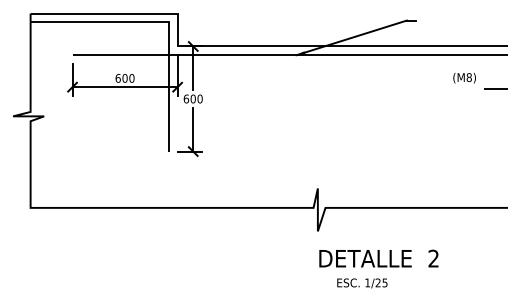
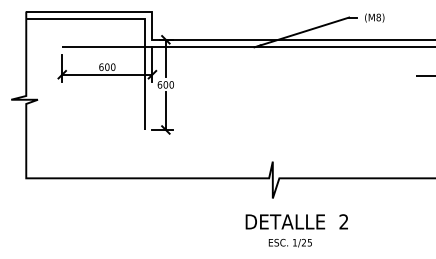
text: (464, 78) -> (374, 18), moved
text: (378, 258) -> (296, 221), moved
text: (362, 283) -> (290, 243), moved

